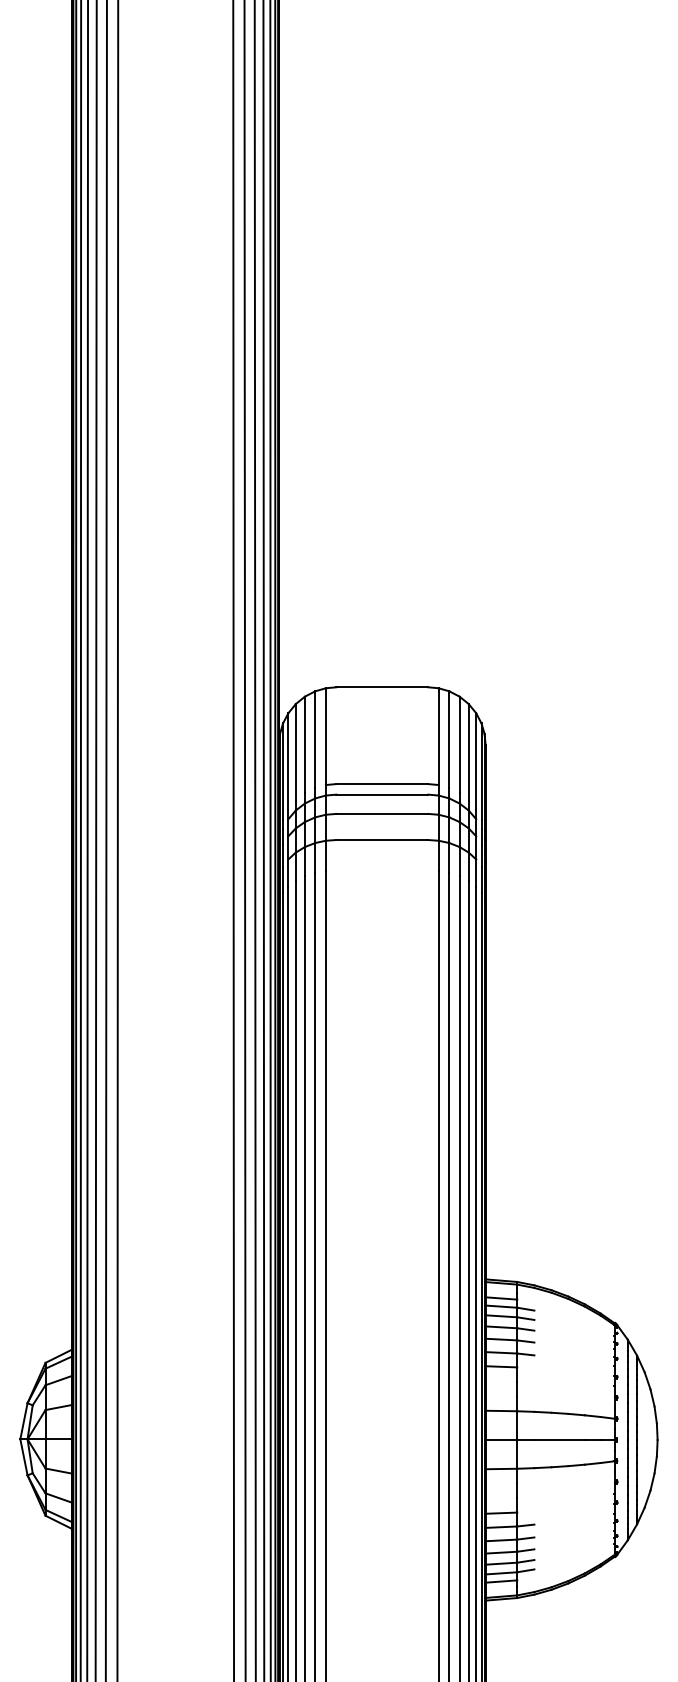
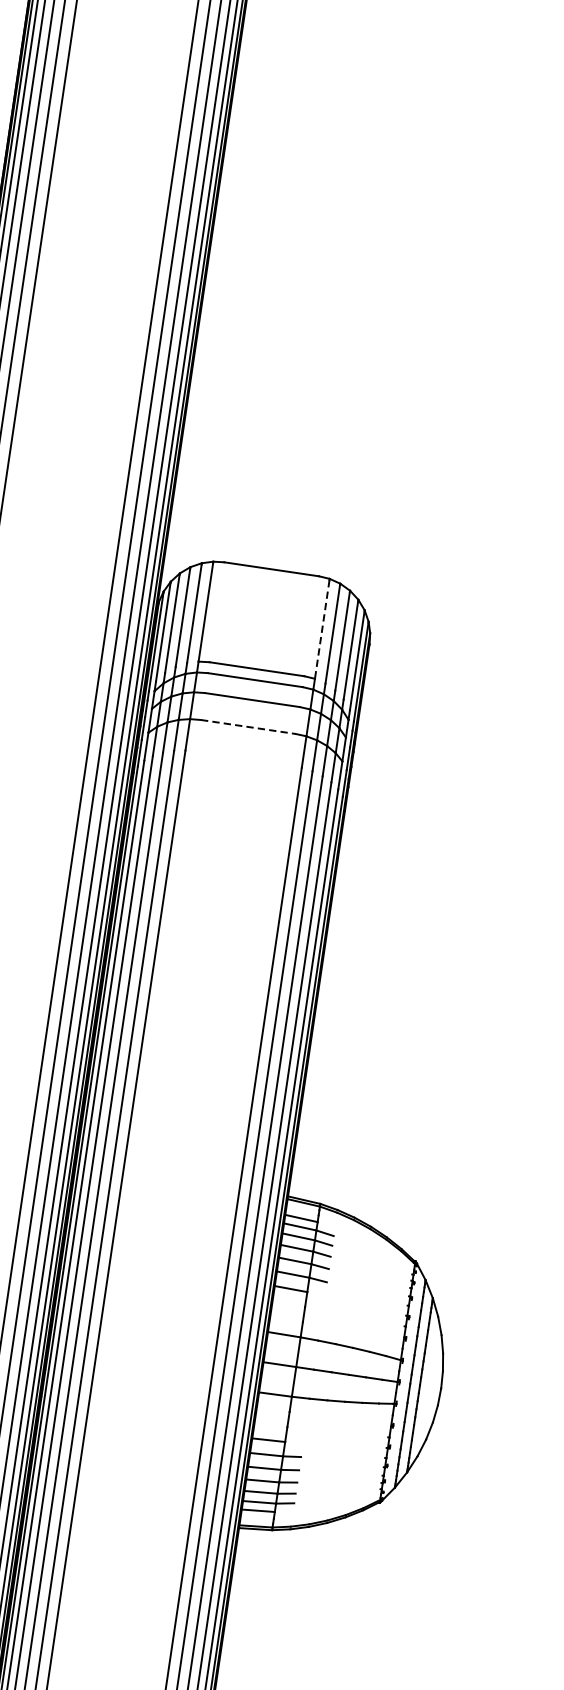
line: (438, 737) -> (322, 629), solid -> dashed
line: (382, 840) -> (248, 727), solid -> dashed

